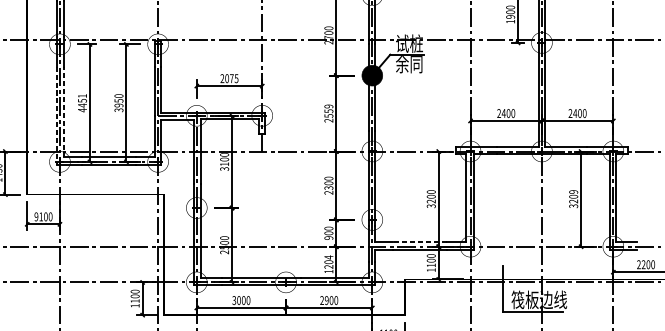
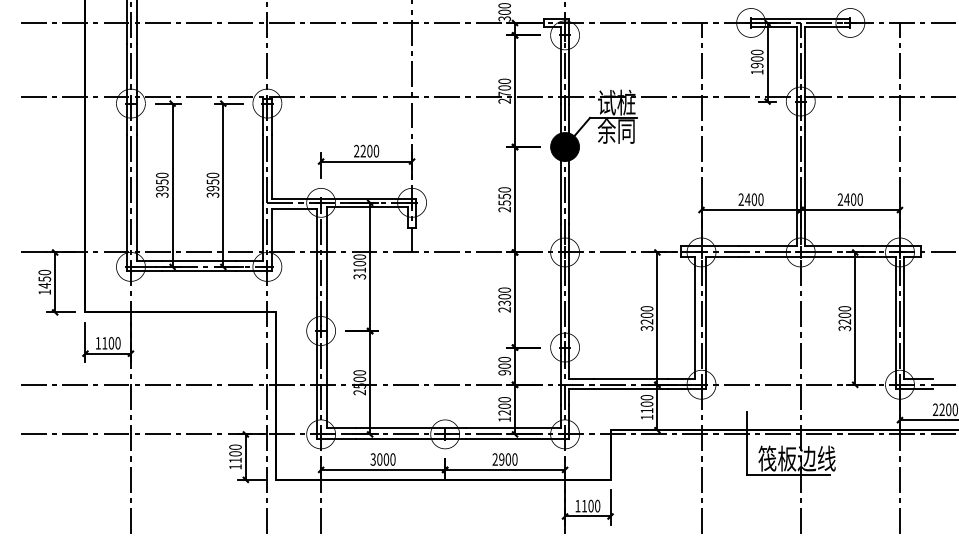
text: (231, 78) -> (369, 150), 2075 -> 2200
text: (82, 103) -> (162, 185), 4451 -> 3950
text: (328, 106) -> (504, 189), 2559 -> 2550
line: (64, 111) -> (137, 197), dashed -> solid
line: (56, 116) -> (126, 203), dashed -> solid
text: (573, 191) -> (844, 308), 3209 -> 3200
text: (35, 217) -> (97, 343), 9100 -> 1100
line: (419, 242) -> (630, 378), dashed -> solid
text: (328, 257) -> (504, 399), 1204 -> 1200

